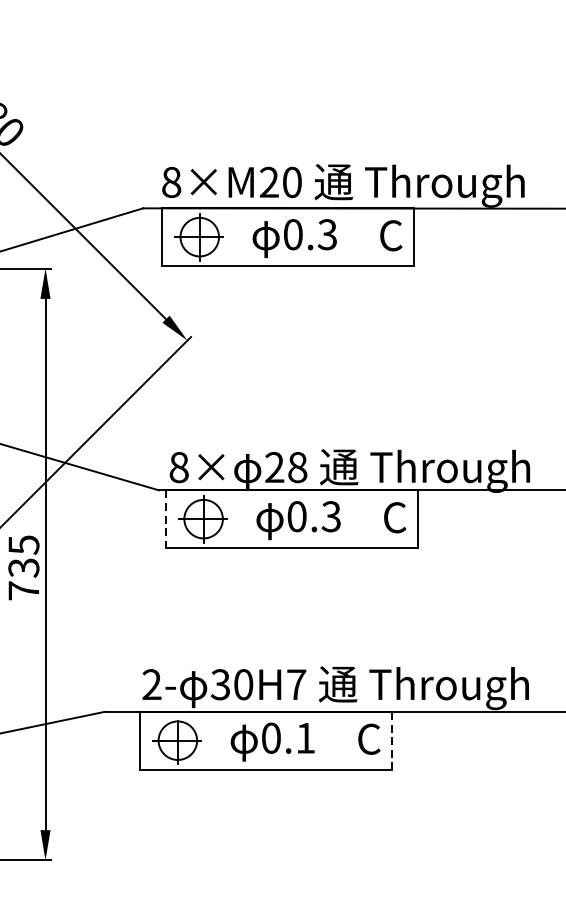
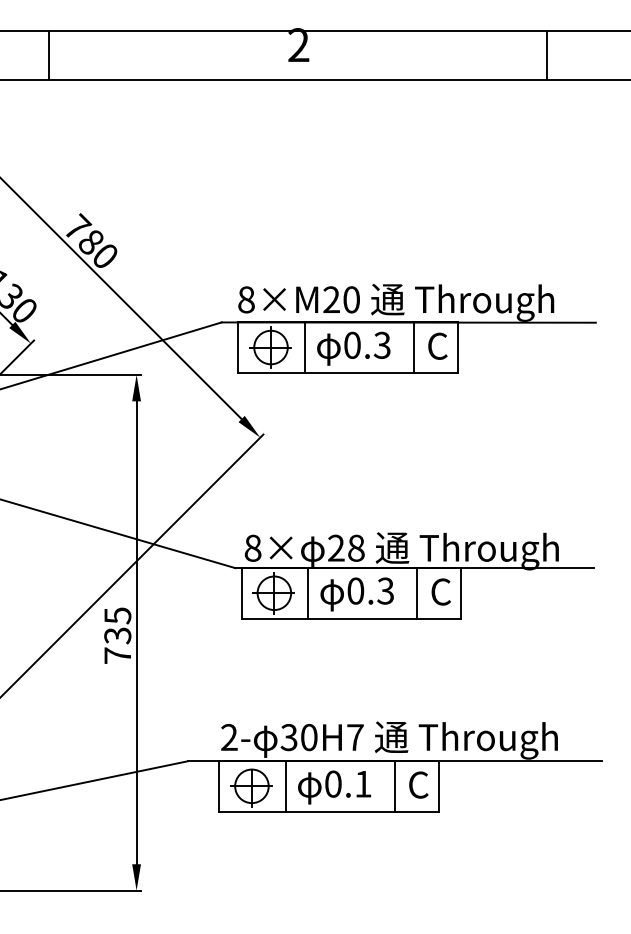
line: (238, 237) -> (304, 347), added
line: (363, 237) -> (413, 347), added
line: (165, 519) -> (241, 593), dashed -> solid
line: (241, 519) -> (307, 593), added
line: (367, 519) -> (417, 593), added
line: (216, 740) -> (285, 786), added
line: (341, 740) -> (394, 786), added
line: (391, 740) -> (438, 786), dashed -> solid

